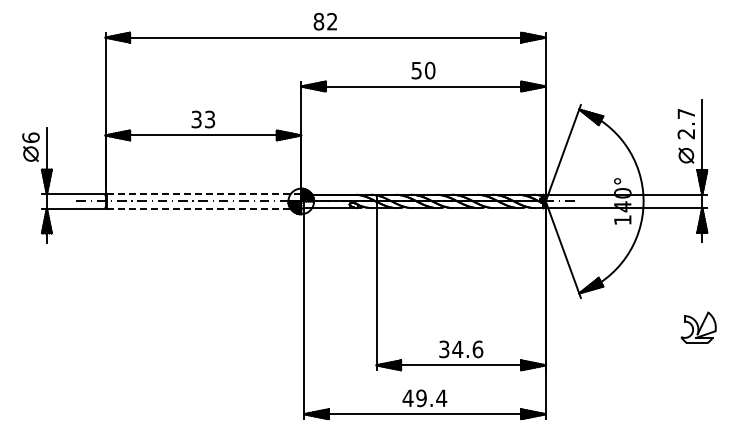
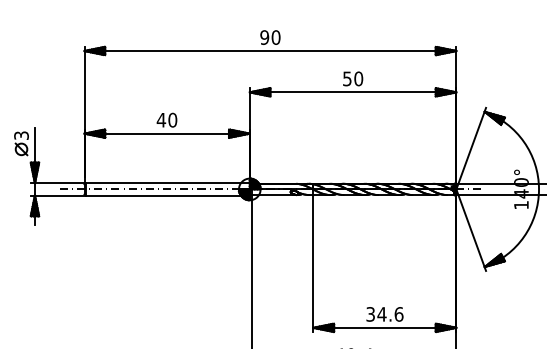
text: (325, 21) -> (270, 37), 82 -> 90
text: (203, 119) -> (167, 120), 33 -> 40
text: (30, 137) -> (21, 135), 6 -> 3
line: (203, 194) -> (167, 183), dashed -> solid
line: (204, 208) -> (168, 195), dashed -> solid

